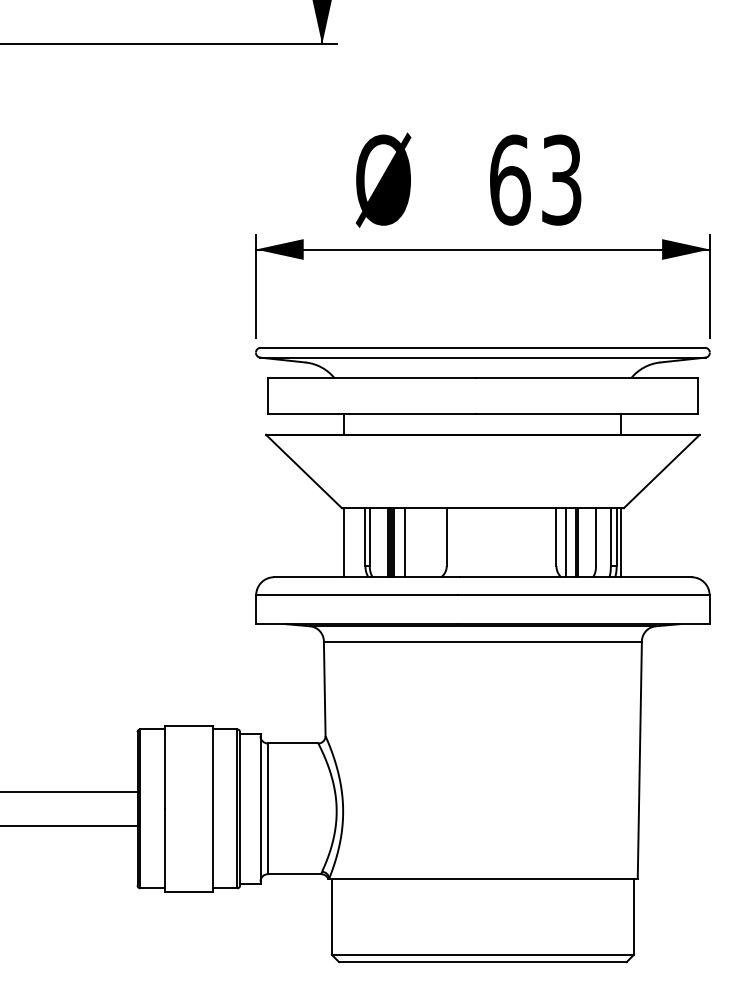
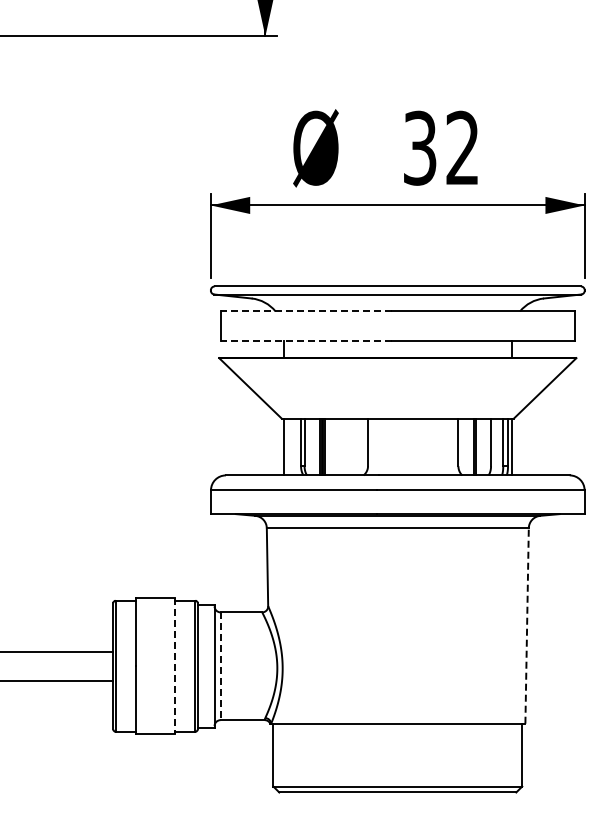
text: (534, 179) -> (440, 147), 63 -> 32
line: (372, 378) -> (306, 311), solid -> dashed
line: (372, 414) -> (306, 341), solid -> dashed
line: (404, 542) -> (333, 446), removed
line: (565, 542) -> (465, 446), removed
line: (640, 760) -> (527, 626), solid -> dashed
line: (213, 809) -> (175, 666), solid -> dashed
line: (267, 809) -> (220, 666), solid -> dashed

